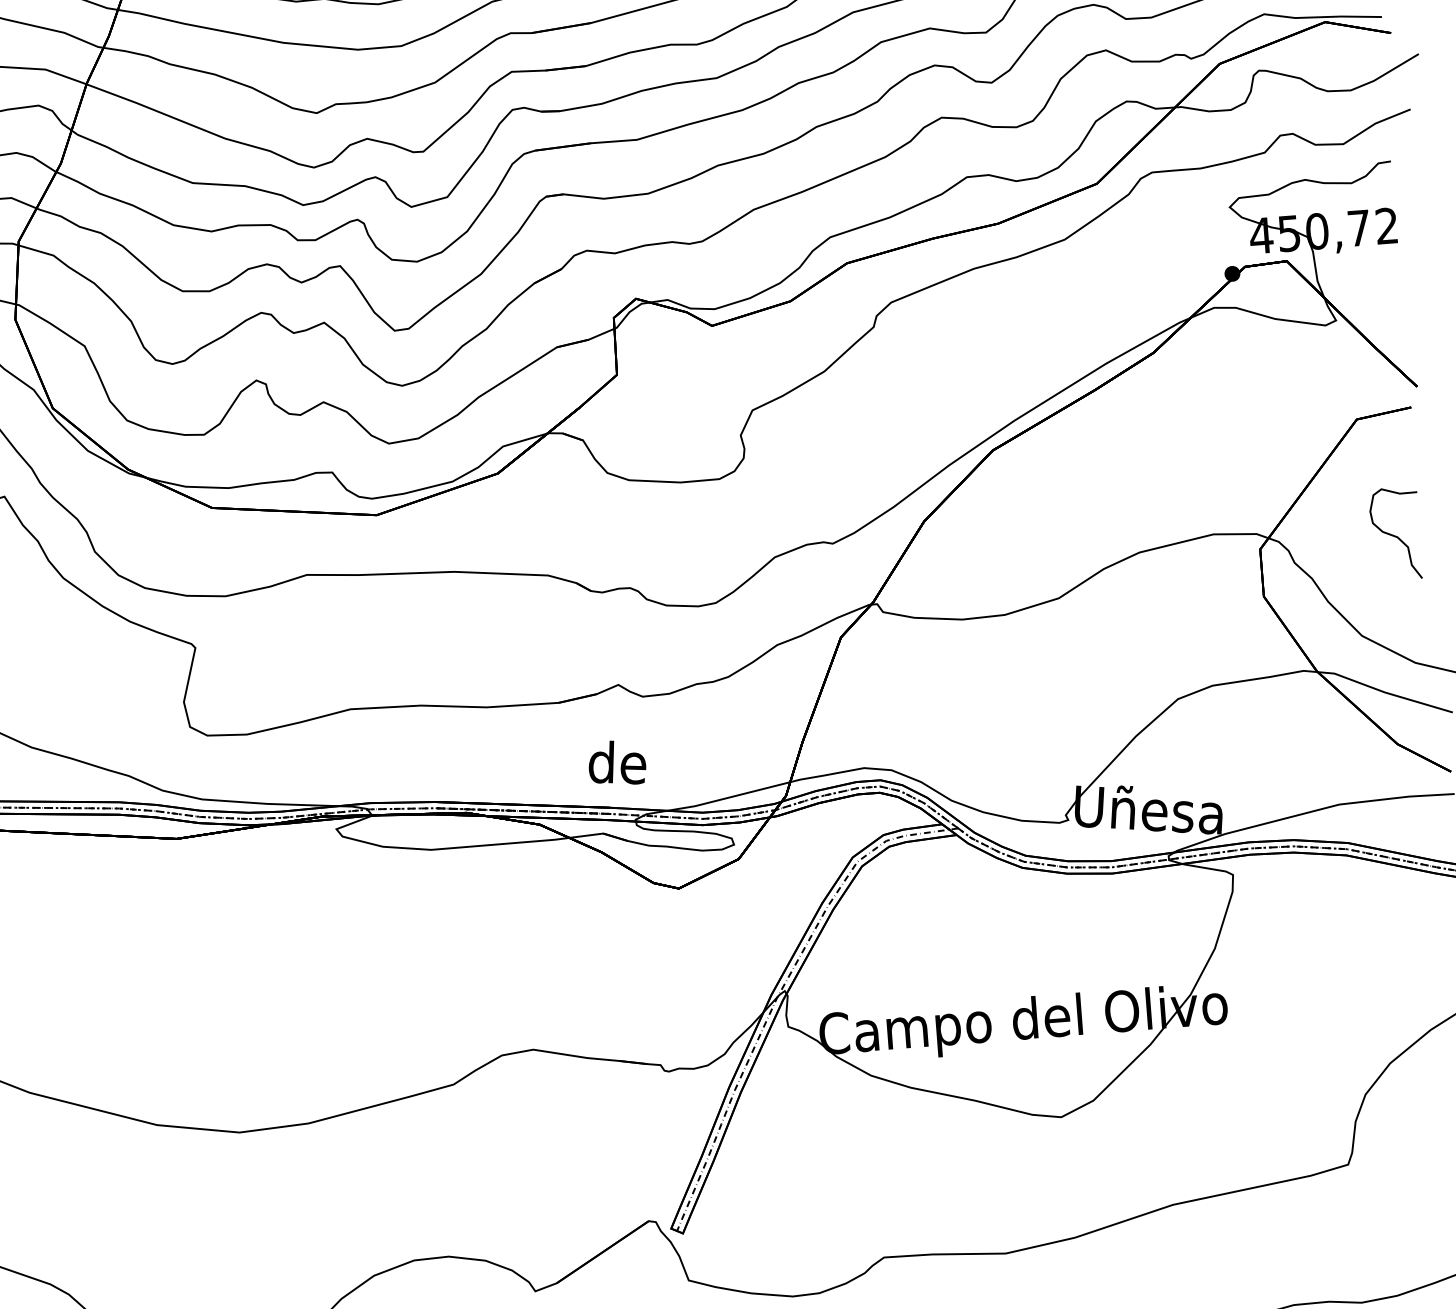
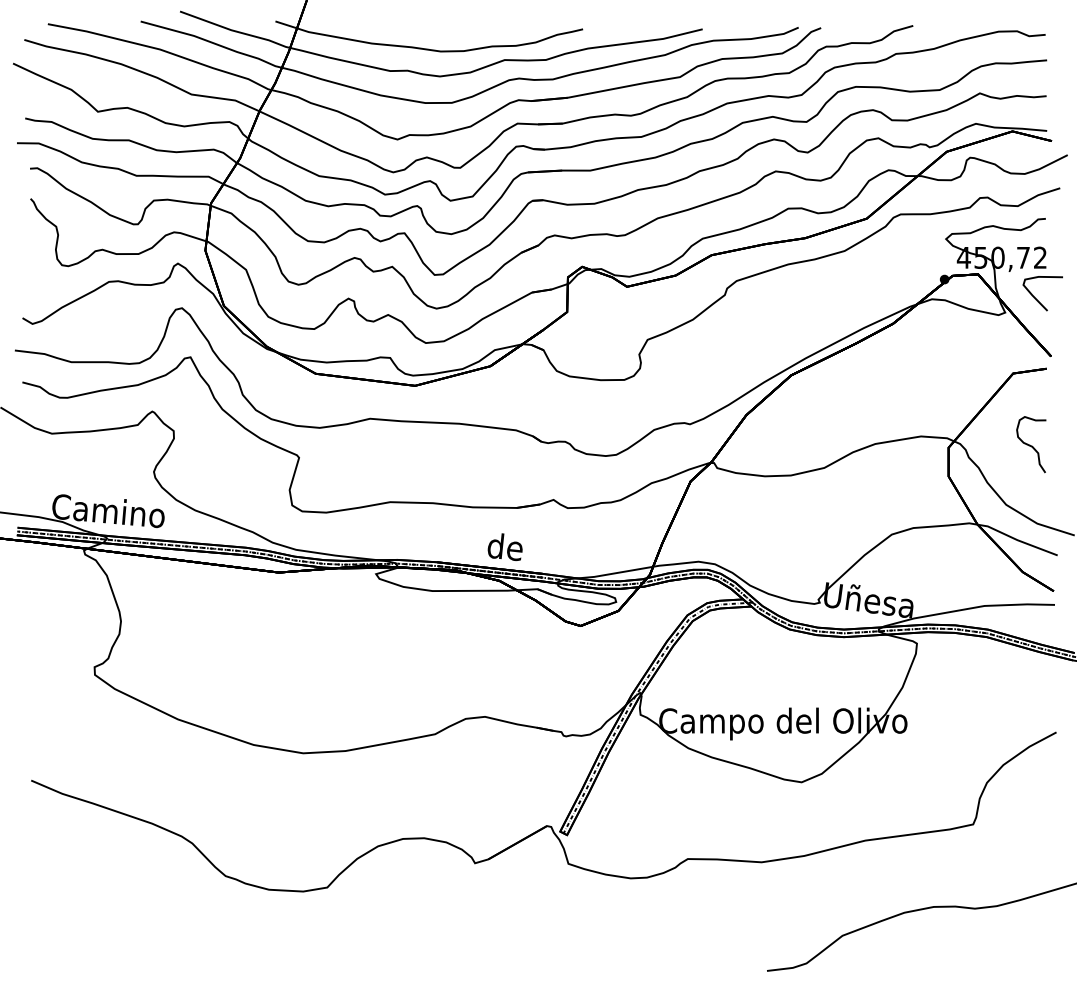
curve: (1385, 293) -> (1036, 298), added
text: (615, 762) -> (504, 546), moved

